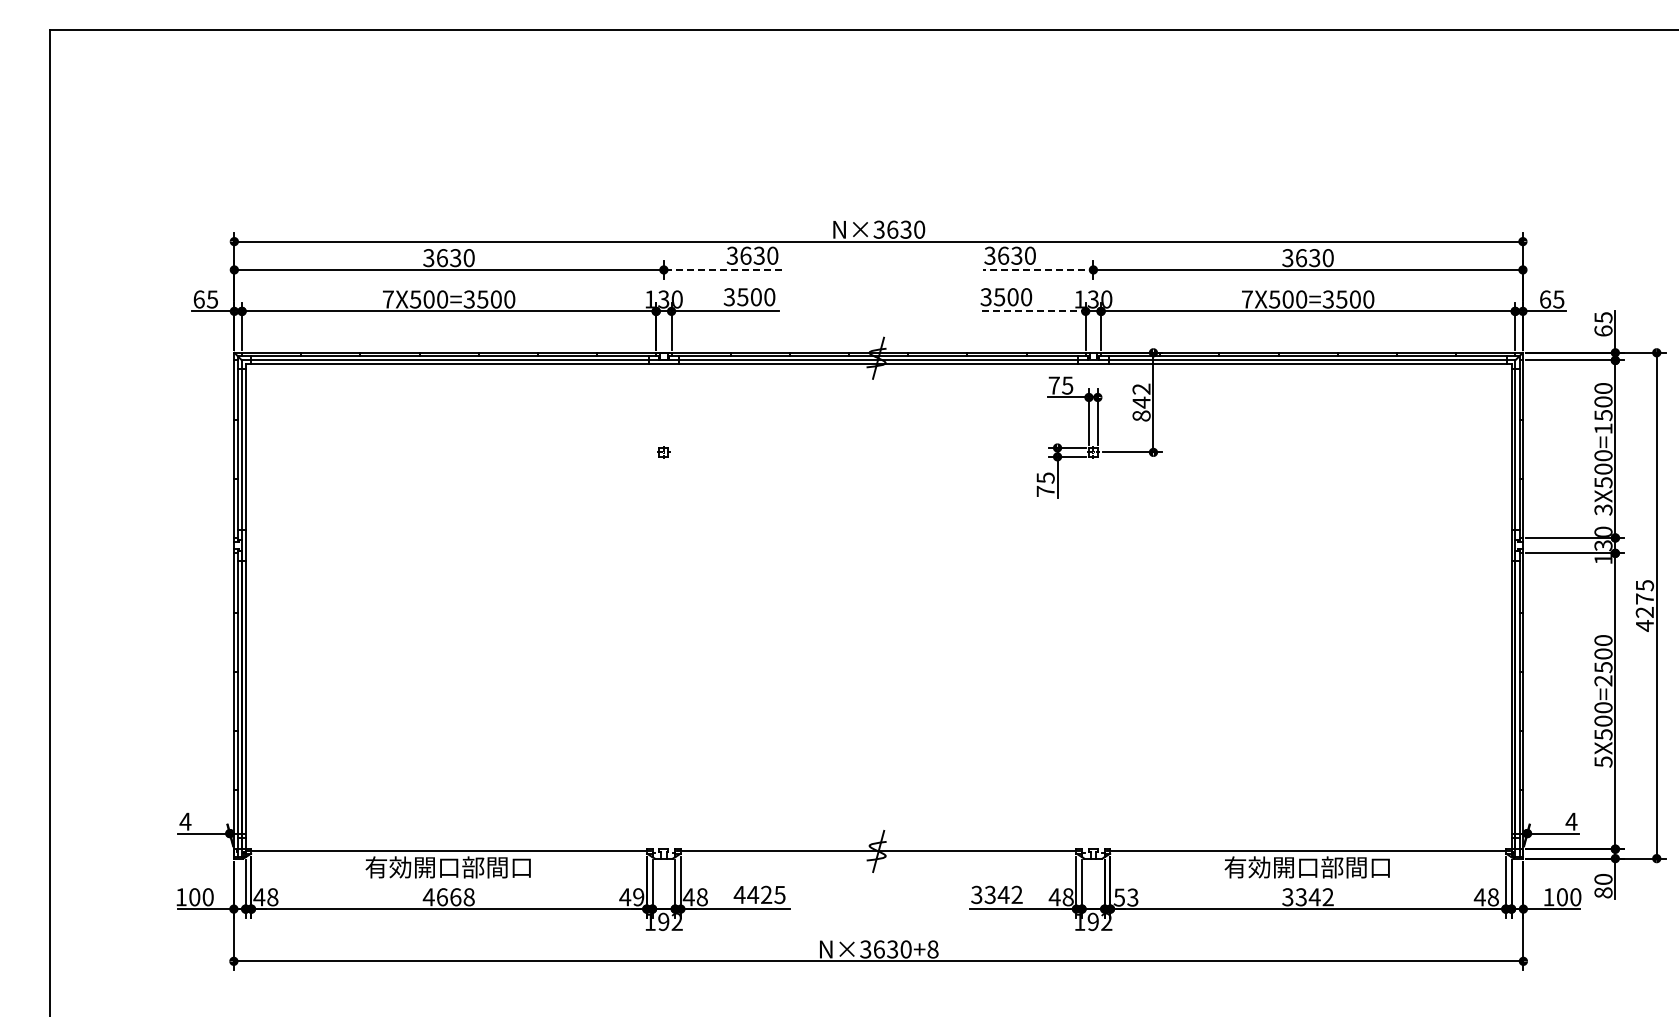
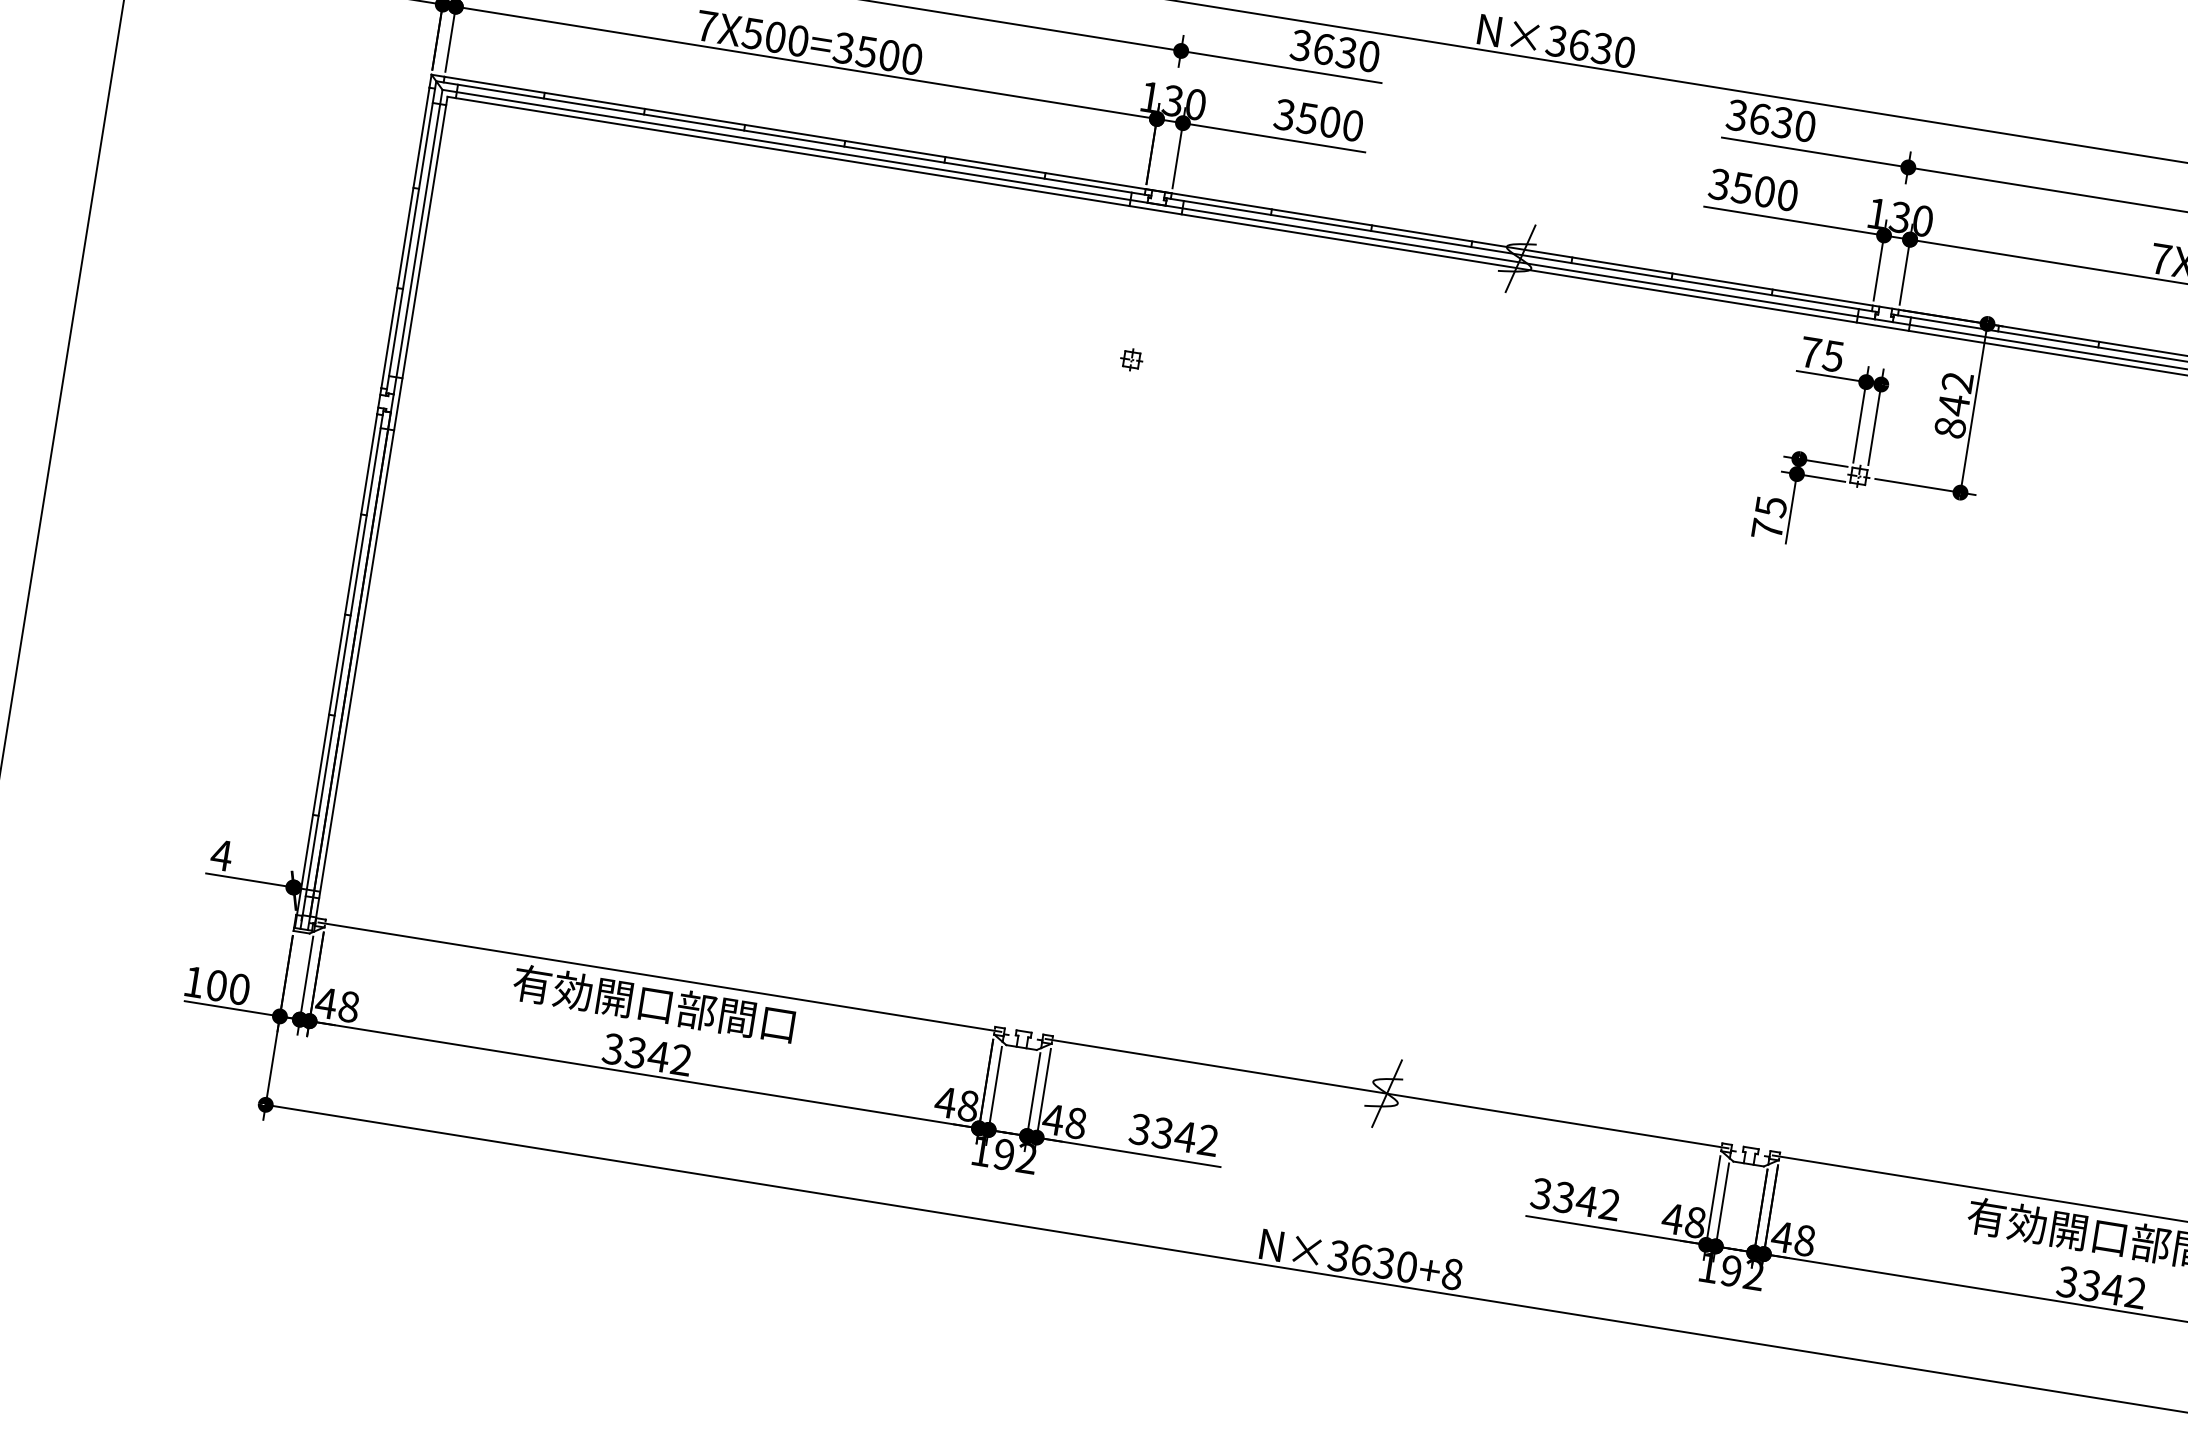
line: (722, 269) -> (1280, 66), dashed -> solid
line: (1039, 269) -> (1817, 152), dashed -> solid
line: (1033, 311) -> (1795, 221), dashed -> solid
text: (759, 894) -> (1173, 1134), 4425 -> 3342
text: (448, 897) -> (646, 1054), 4668 -> 3342
text: (638, 897) -> (968, 1106), 49 -> 48
text: (1125, 897) -> (1792, 1238), 53 -> 48

